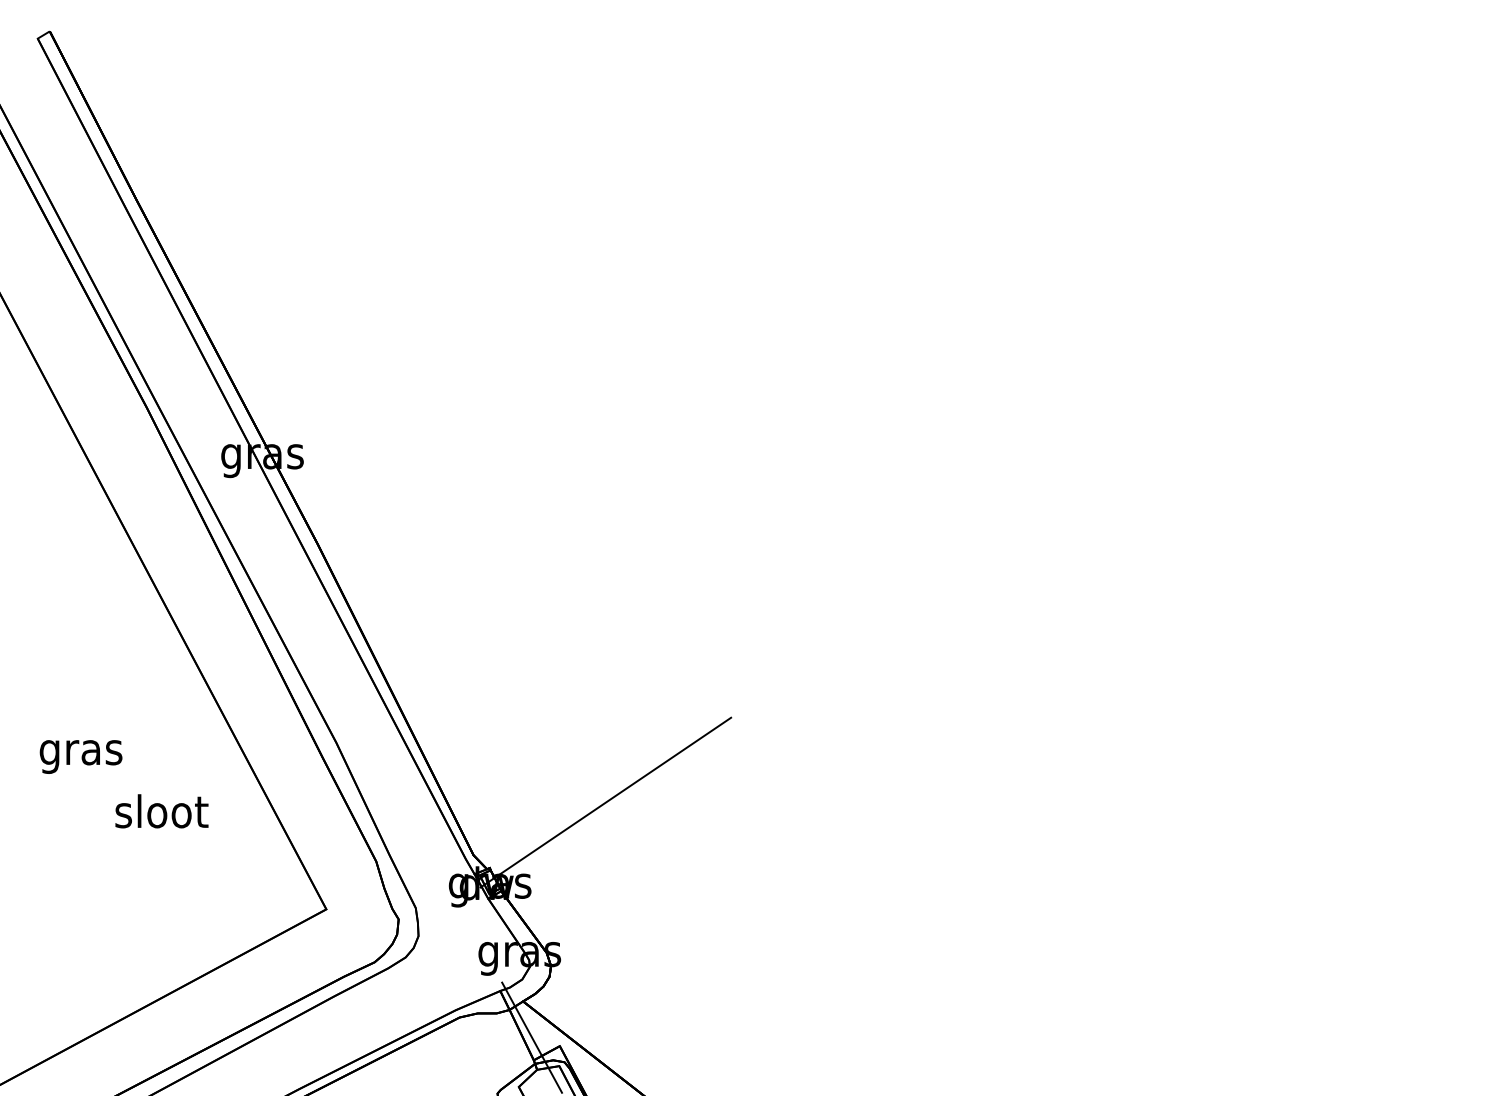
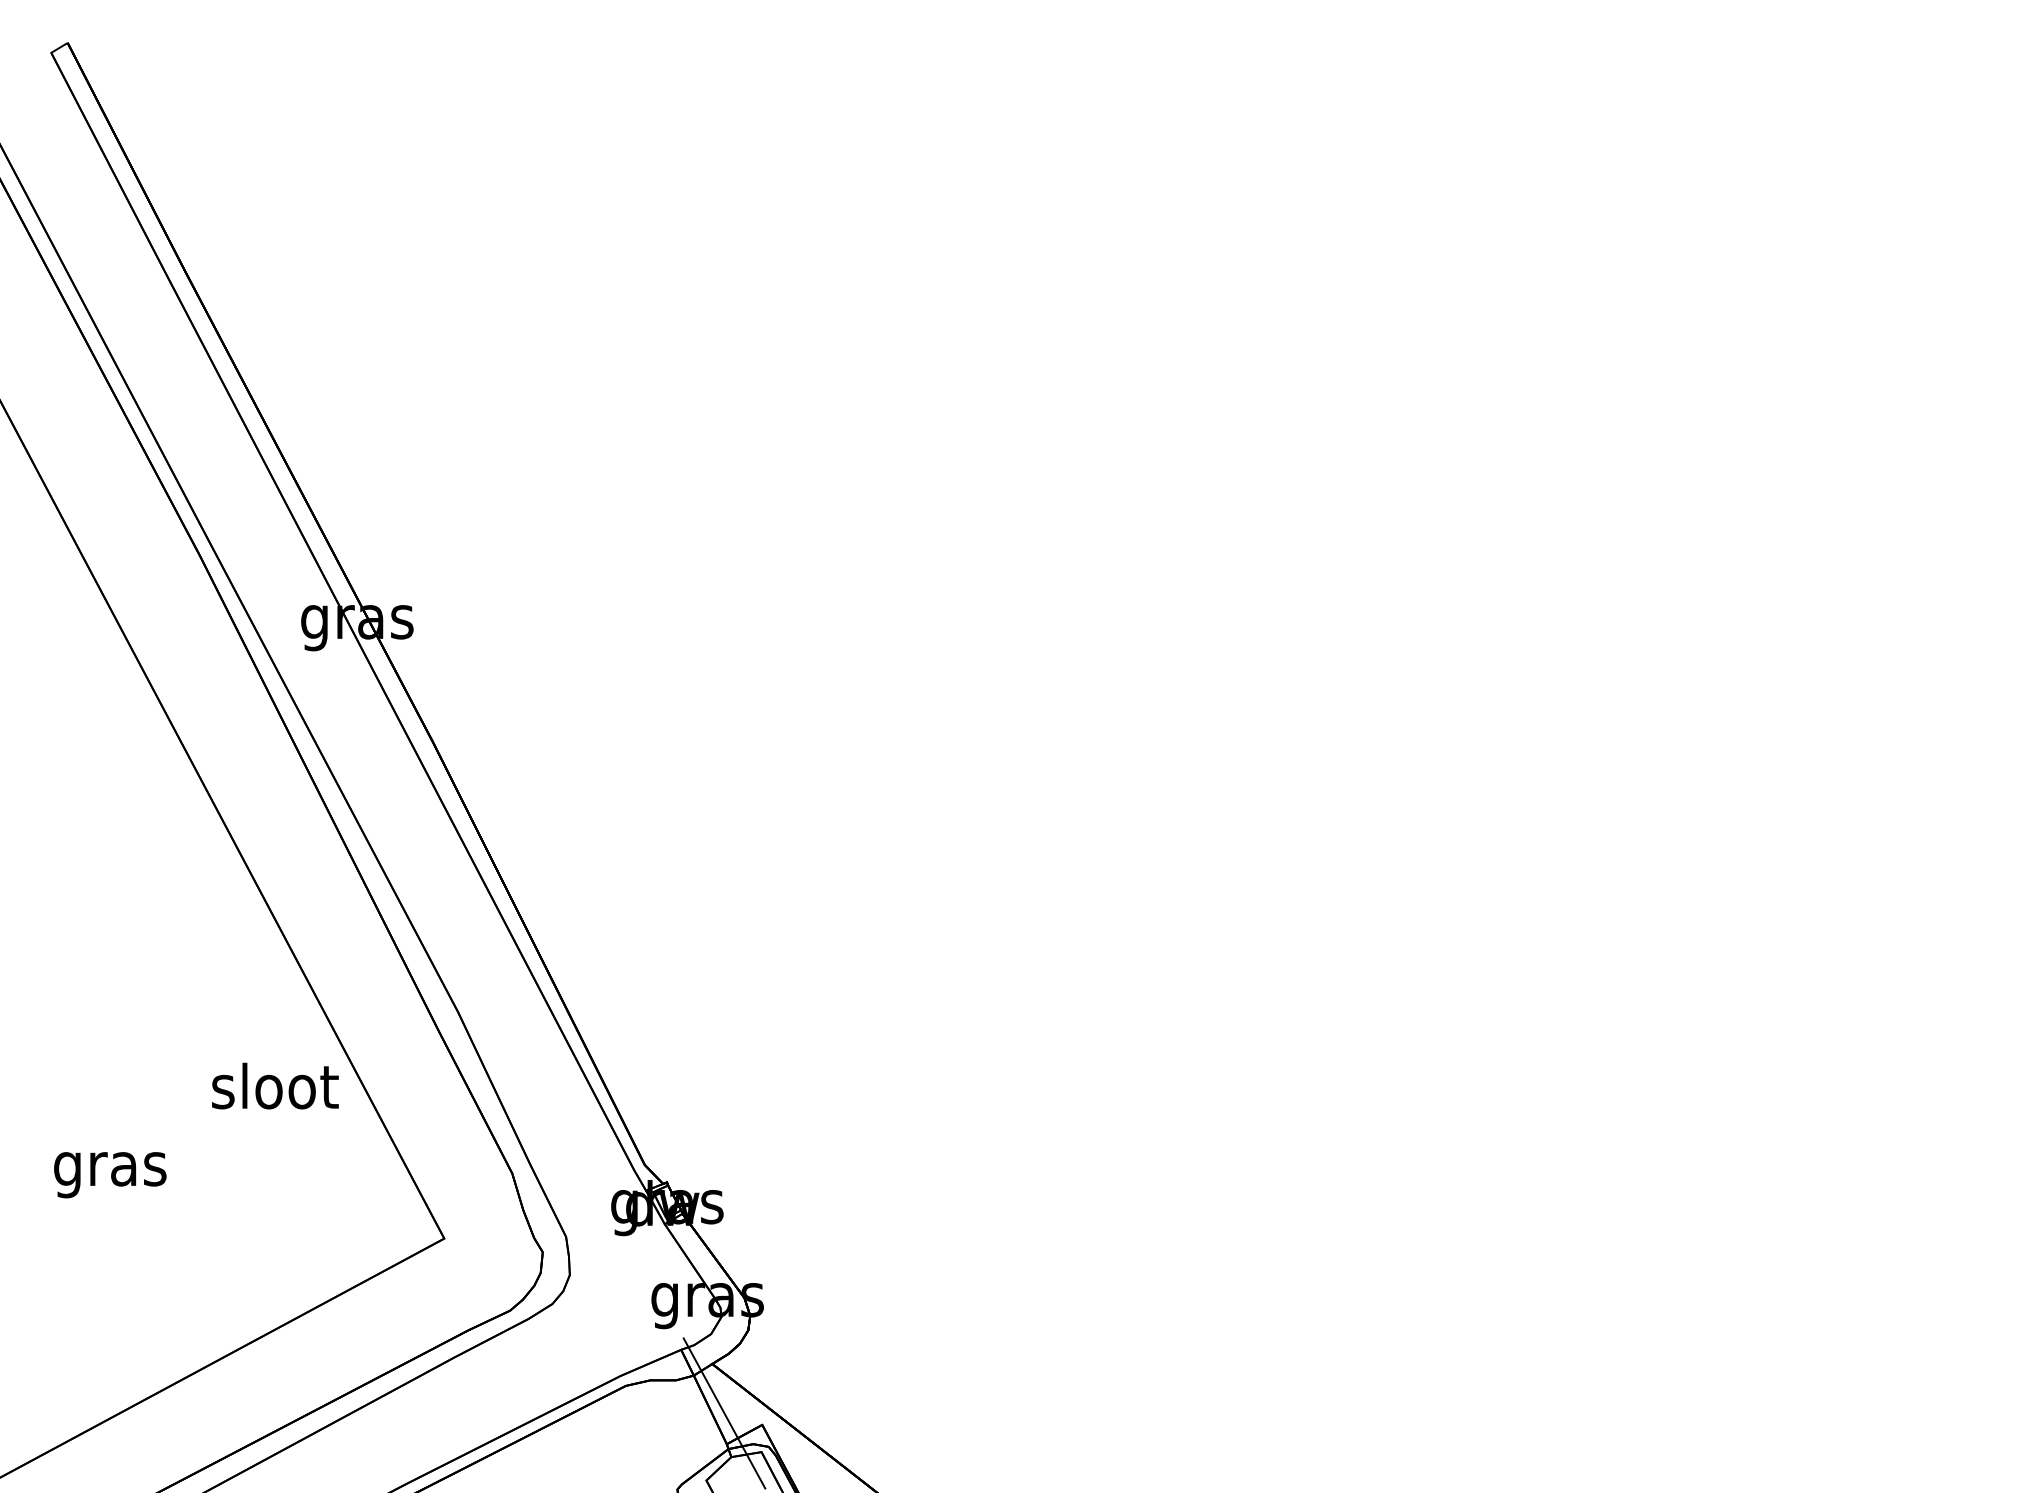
text: (81, 757) -> (110, 1175), moved
line: (605, 802) -> (824, 1092), removed
text: (162, 810) -> (275, 1085), moved

